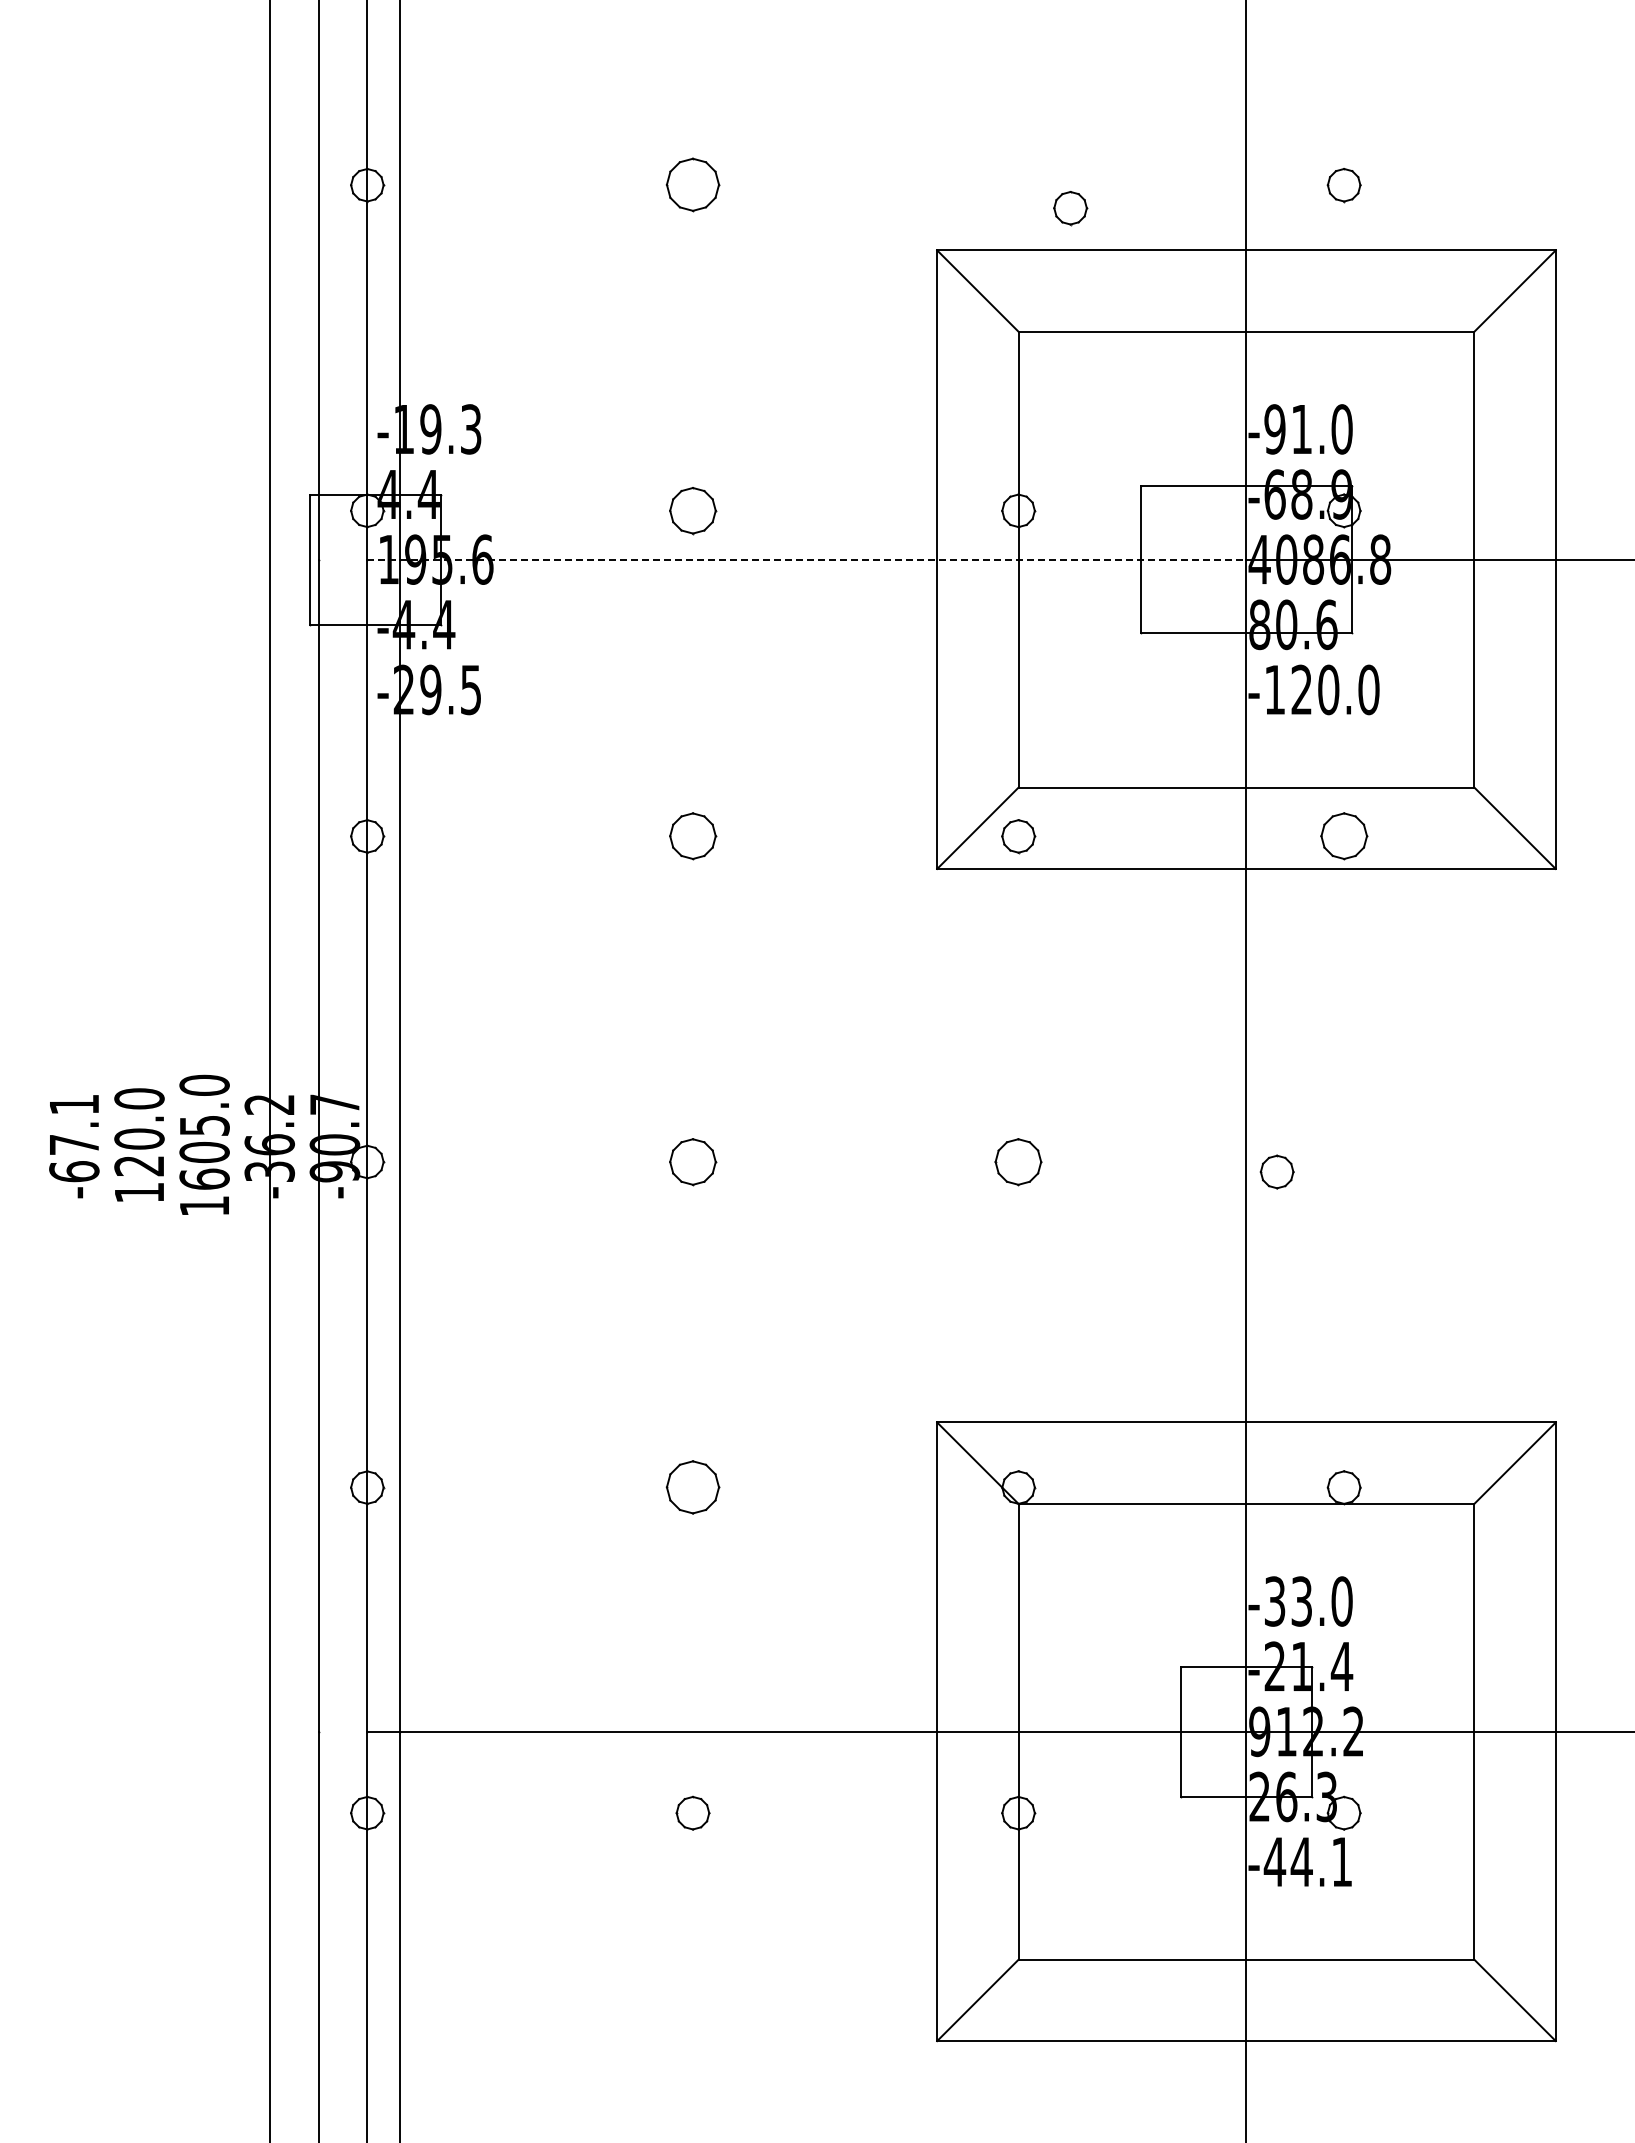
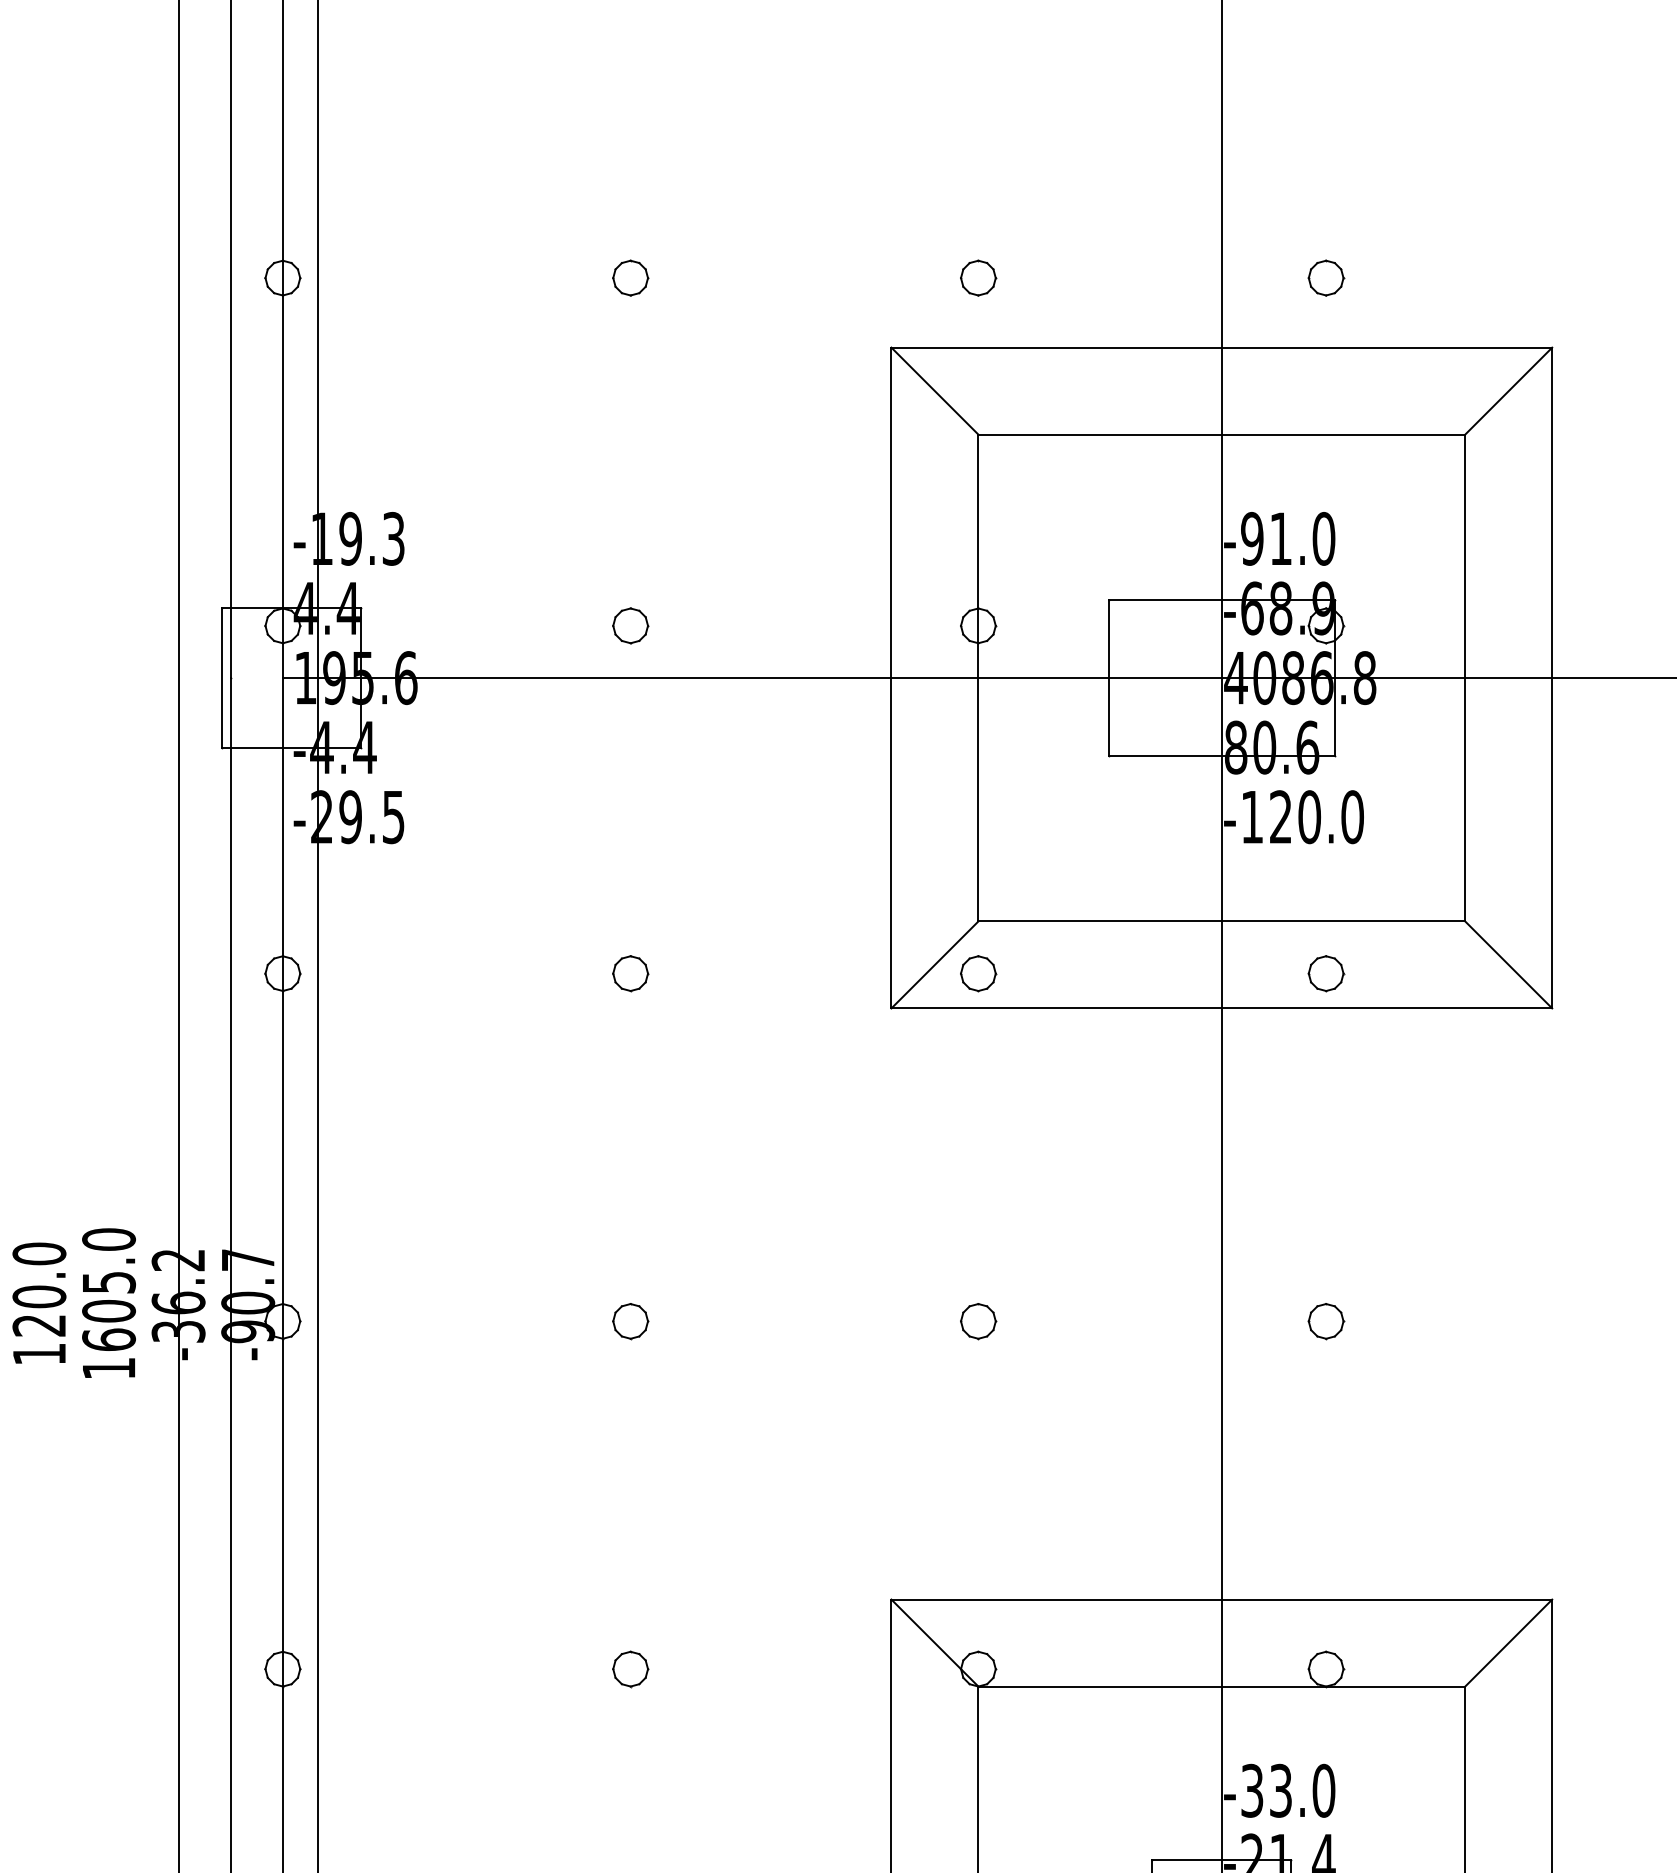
part: (692, 185) -> (630, 278), size x0.62
part: (1070, 208) -> (978, 278), moved
part: (692, 510) -> (630, 625), size x0.71
line: (806, 559) -> (751, 677), dashed -> solid
part: (692, 836) -> (630, 973), size x0.71
part: (1343, 836) -> (1325, 973), size x0.71
part: (692, 1161) -> (630, 1320), size x0.71
part: (1018, 1161) -> (978, 1320), size x0.71
part: (1276, 1171) -> (1325, 1320), moved
part: (692, 1487) -> (630, 1669), size x0.62

